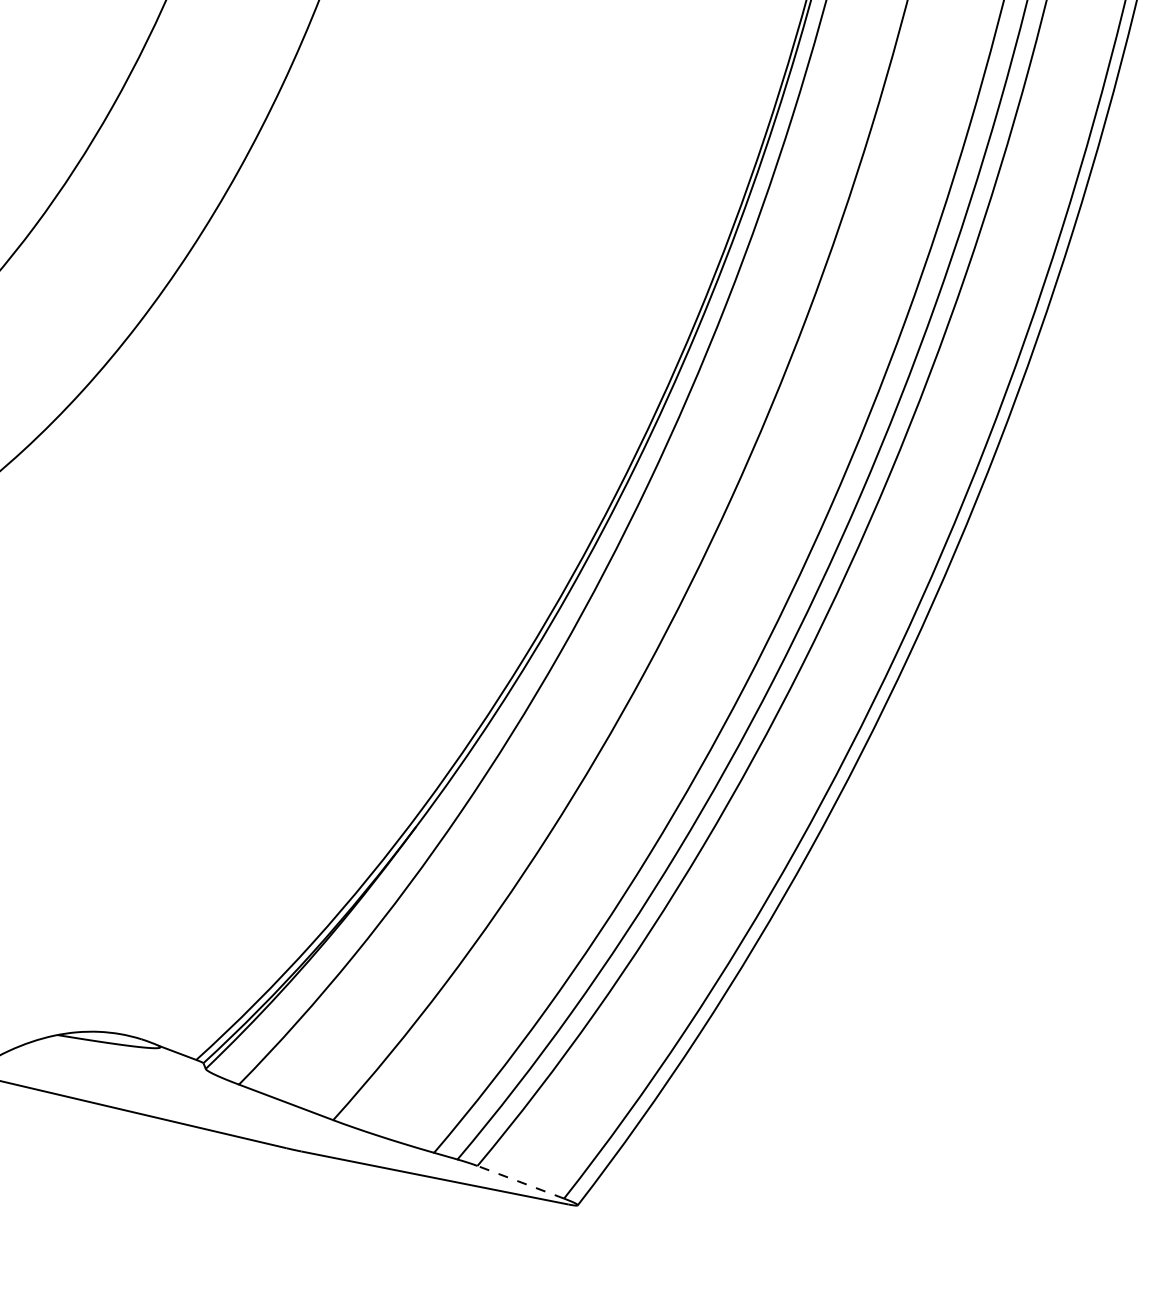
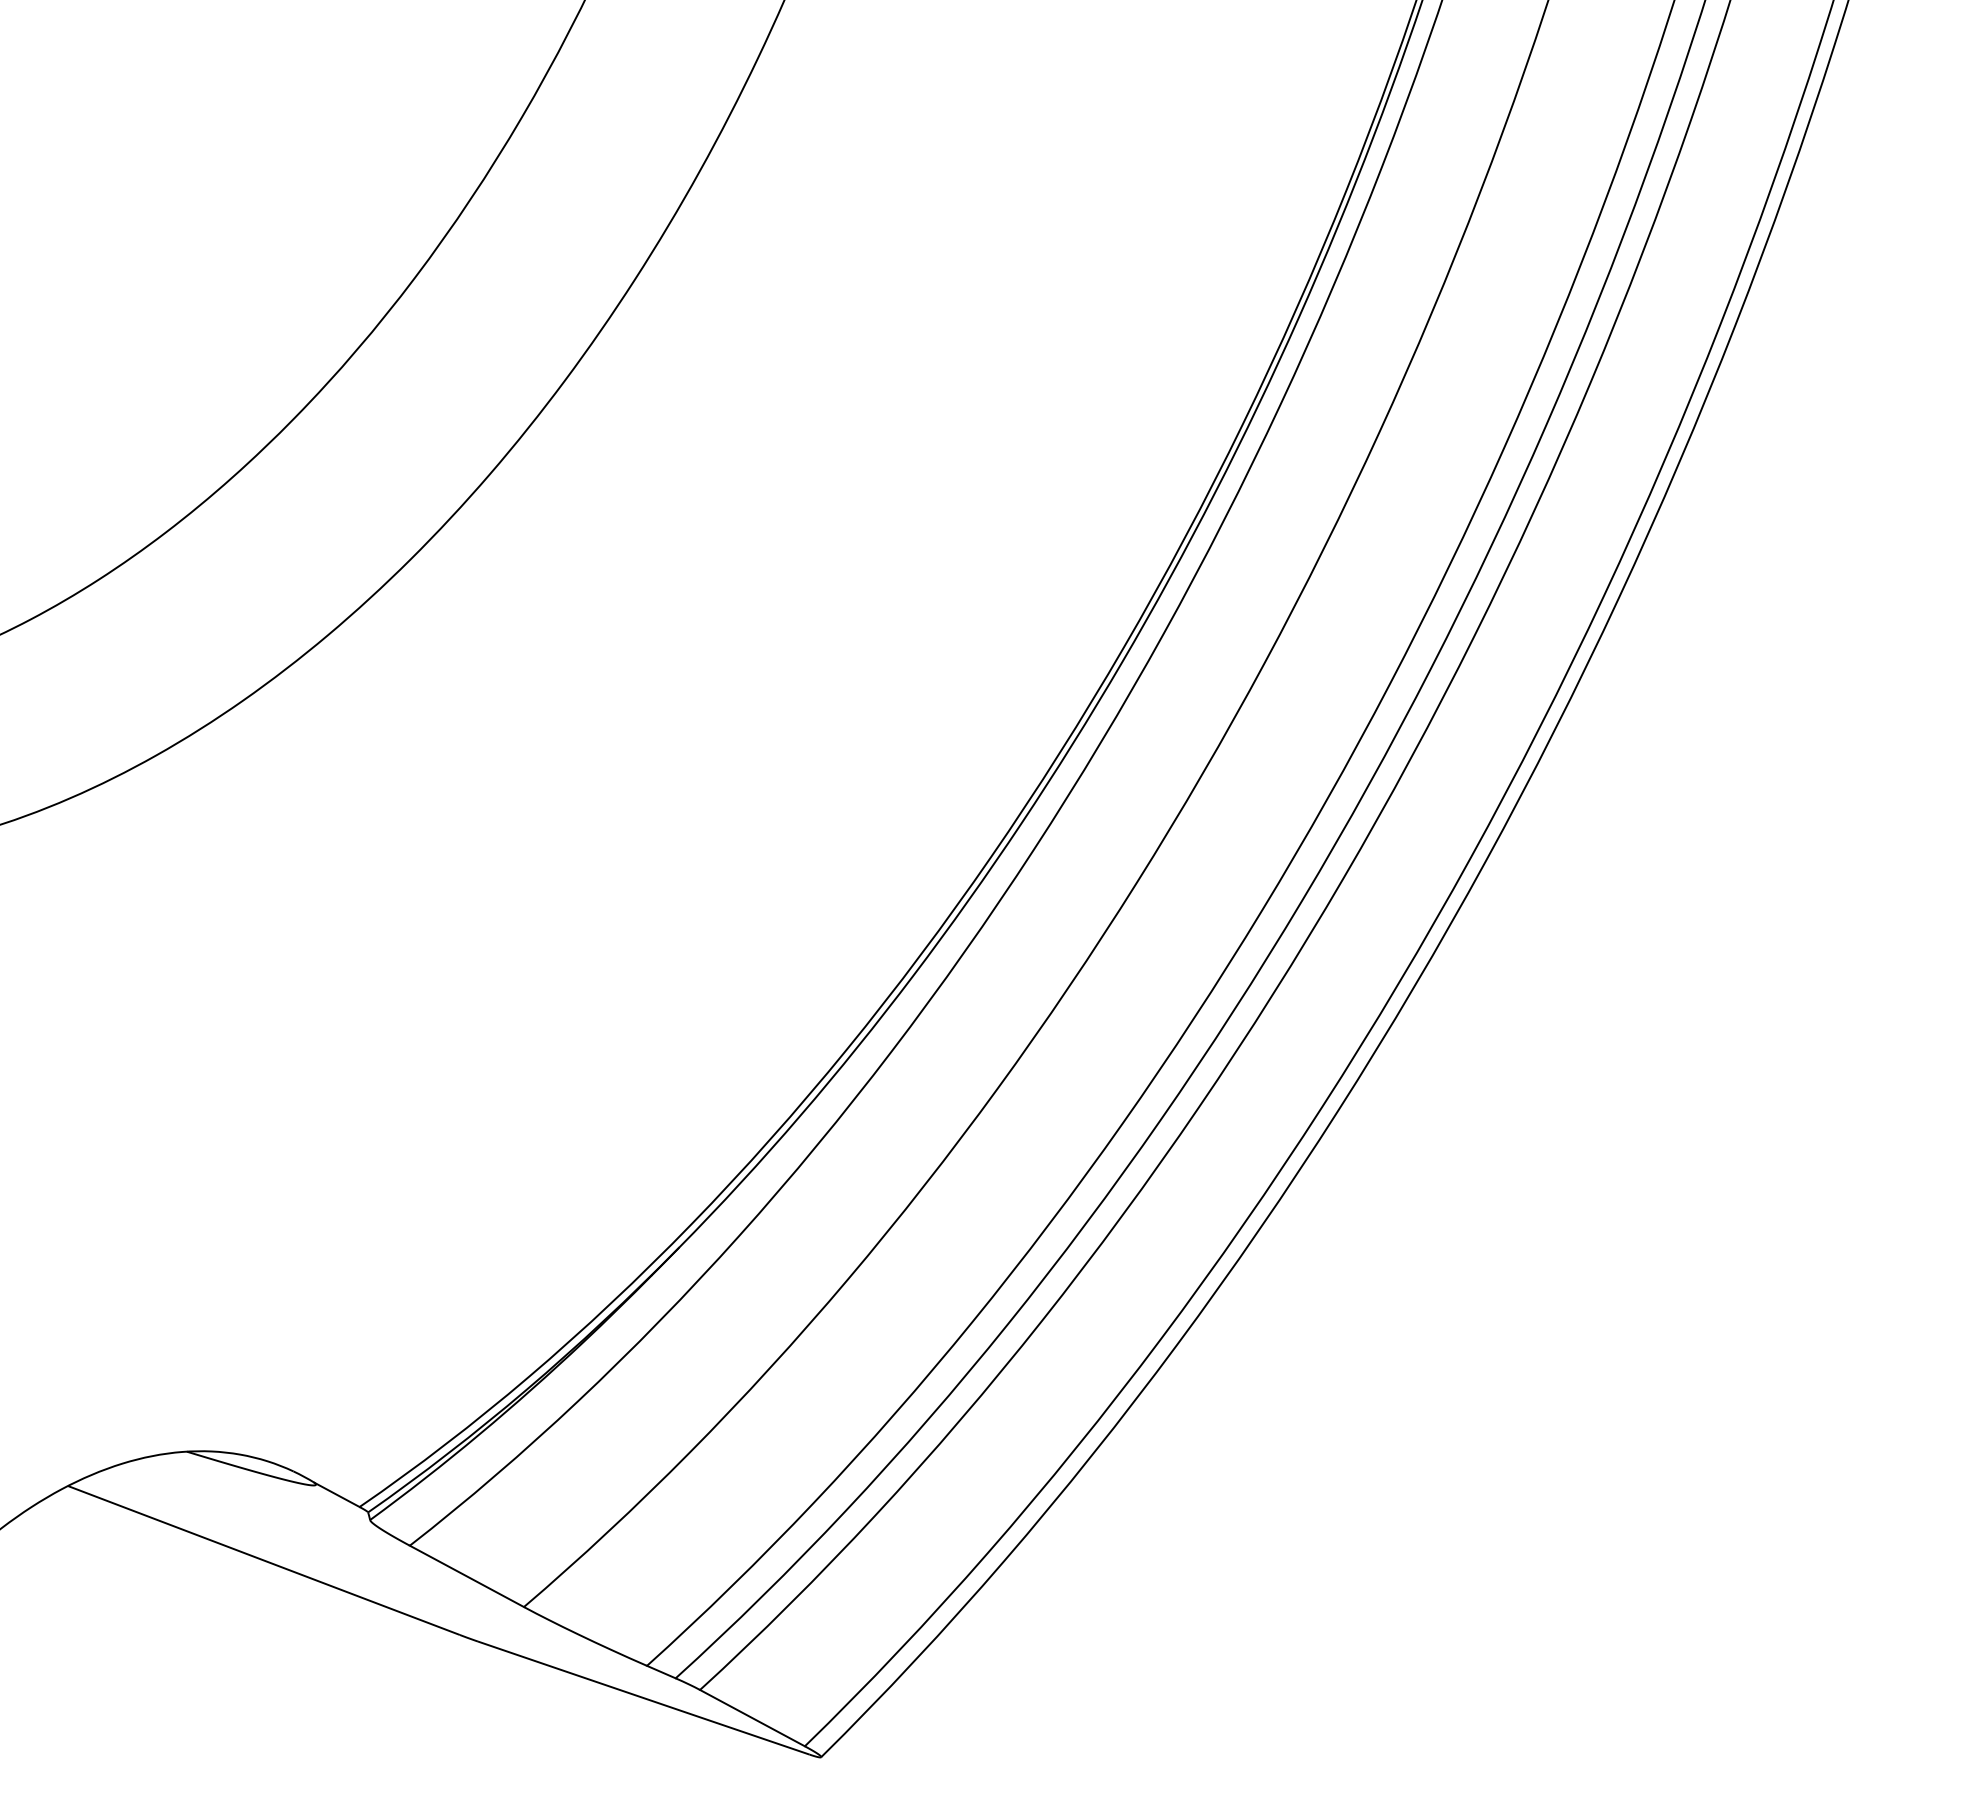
line: (520, 1182) -> (752, 1718), dashed -> solid

